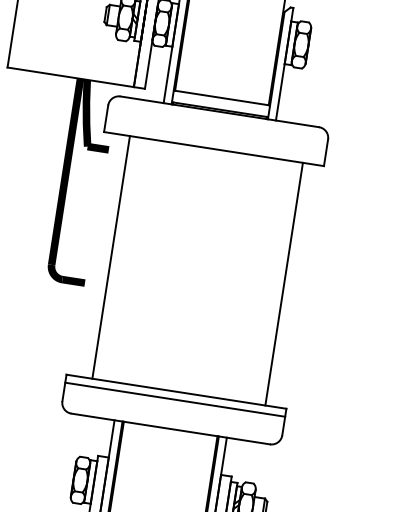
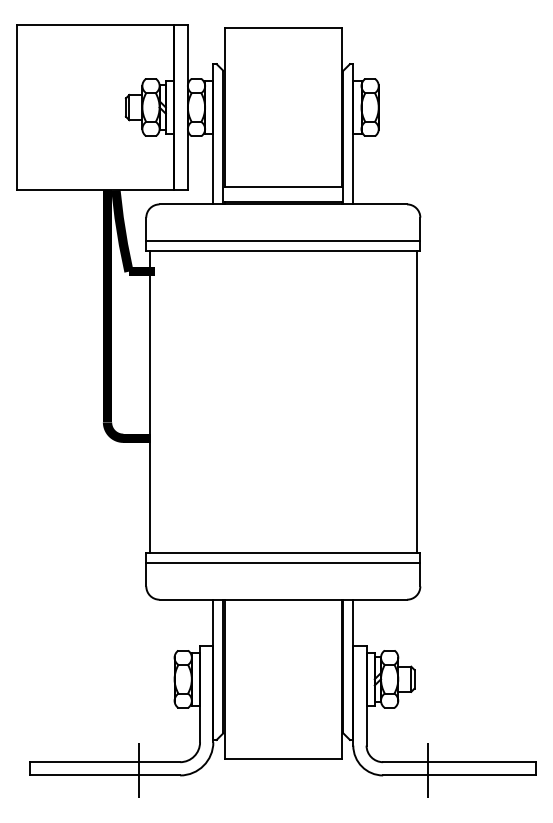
line: (215, 140) -> (283, 240), added
line: (111, 256) -> (149, 401), moved
line: (284, 283) -> (417, 401), moved

